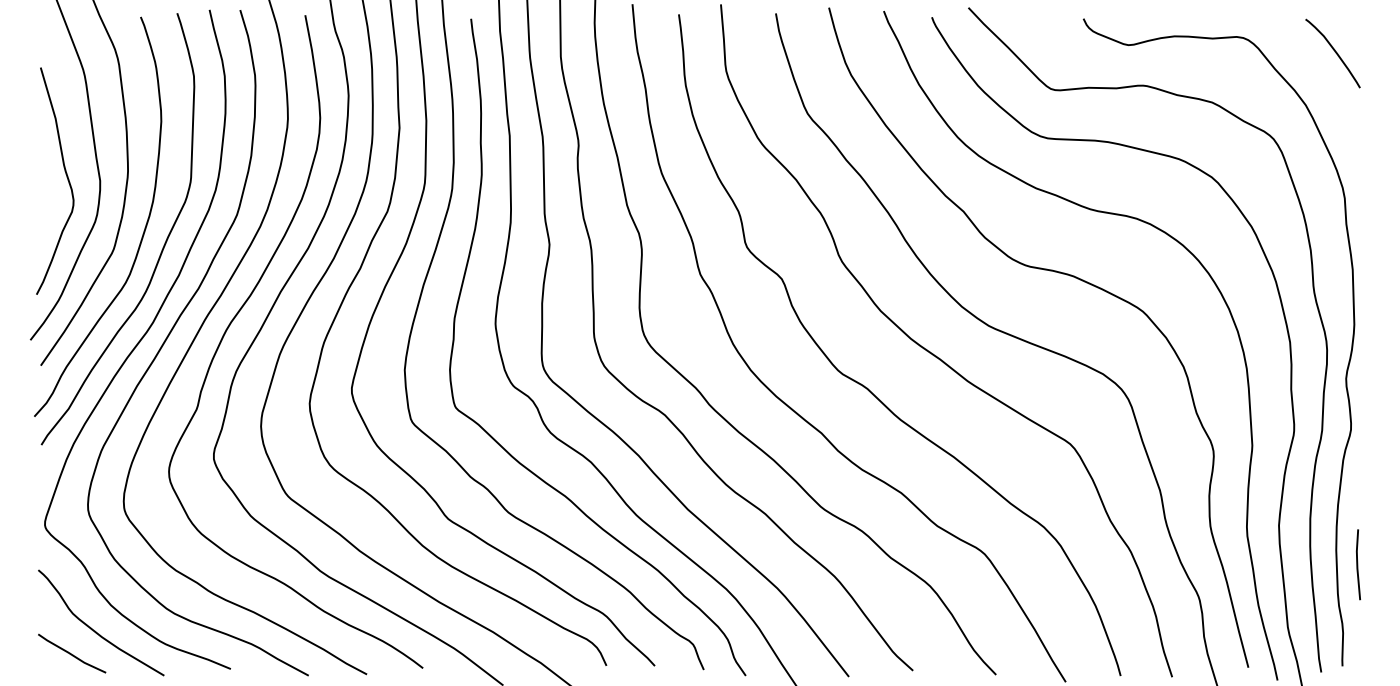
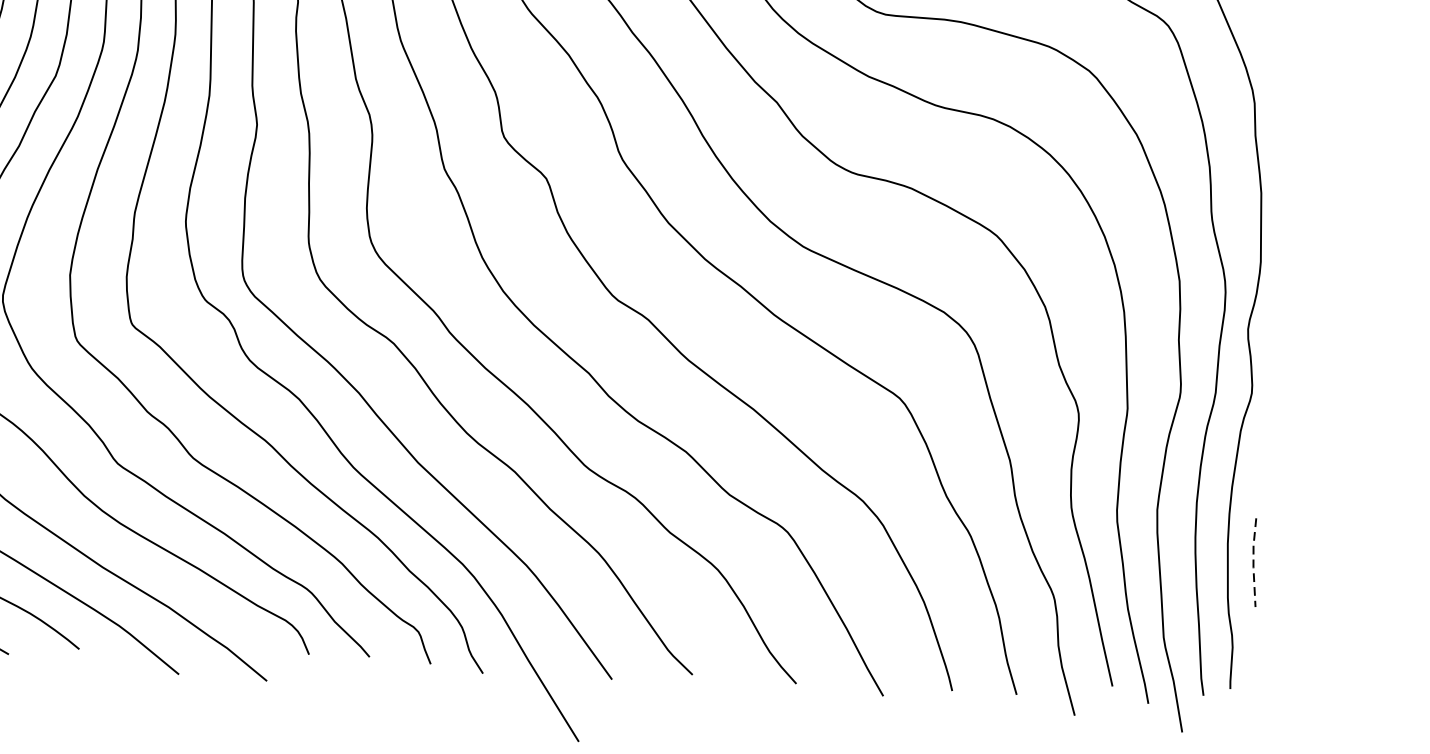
line: (1357, 564) -> (1253, 562), solid -> dashed

